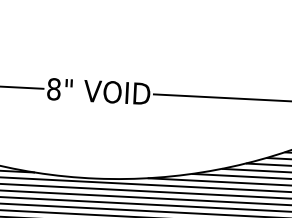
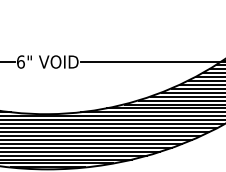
text: (53, 88) -> (20, 61), 8" -> 6"

